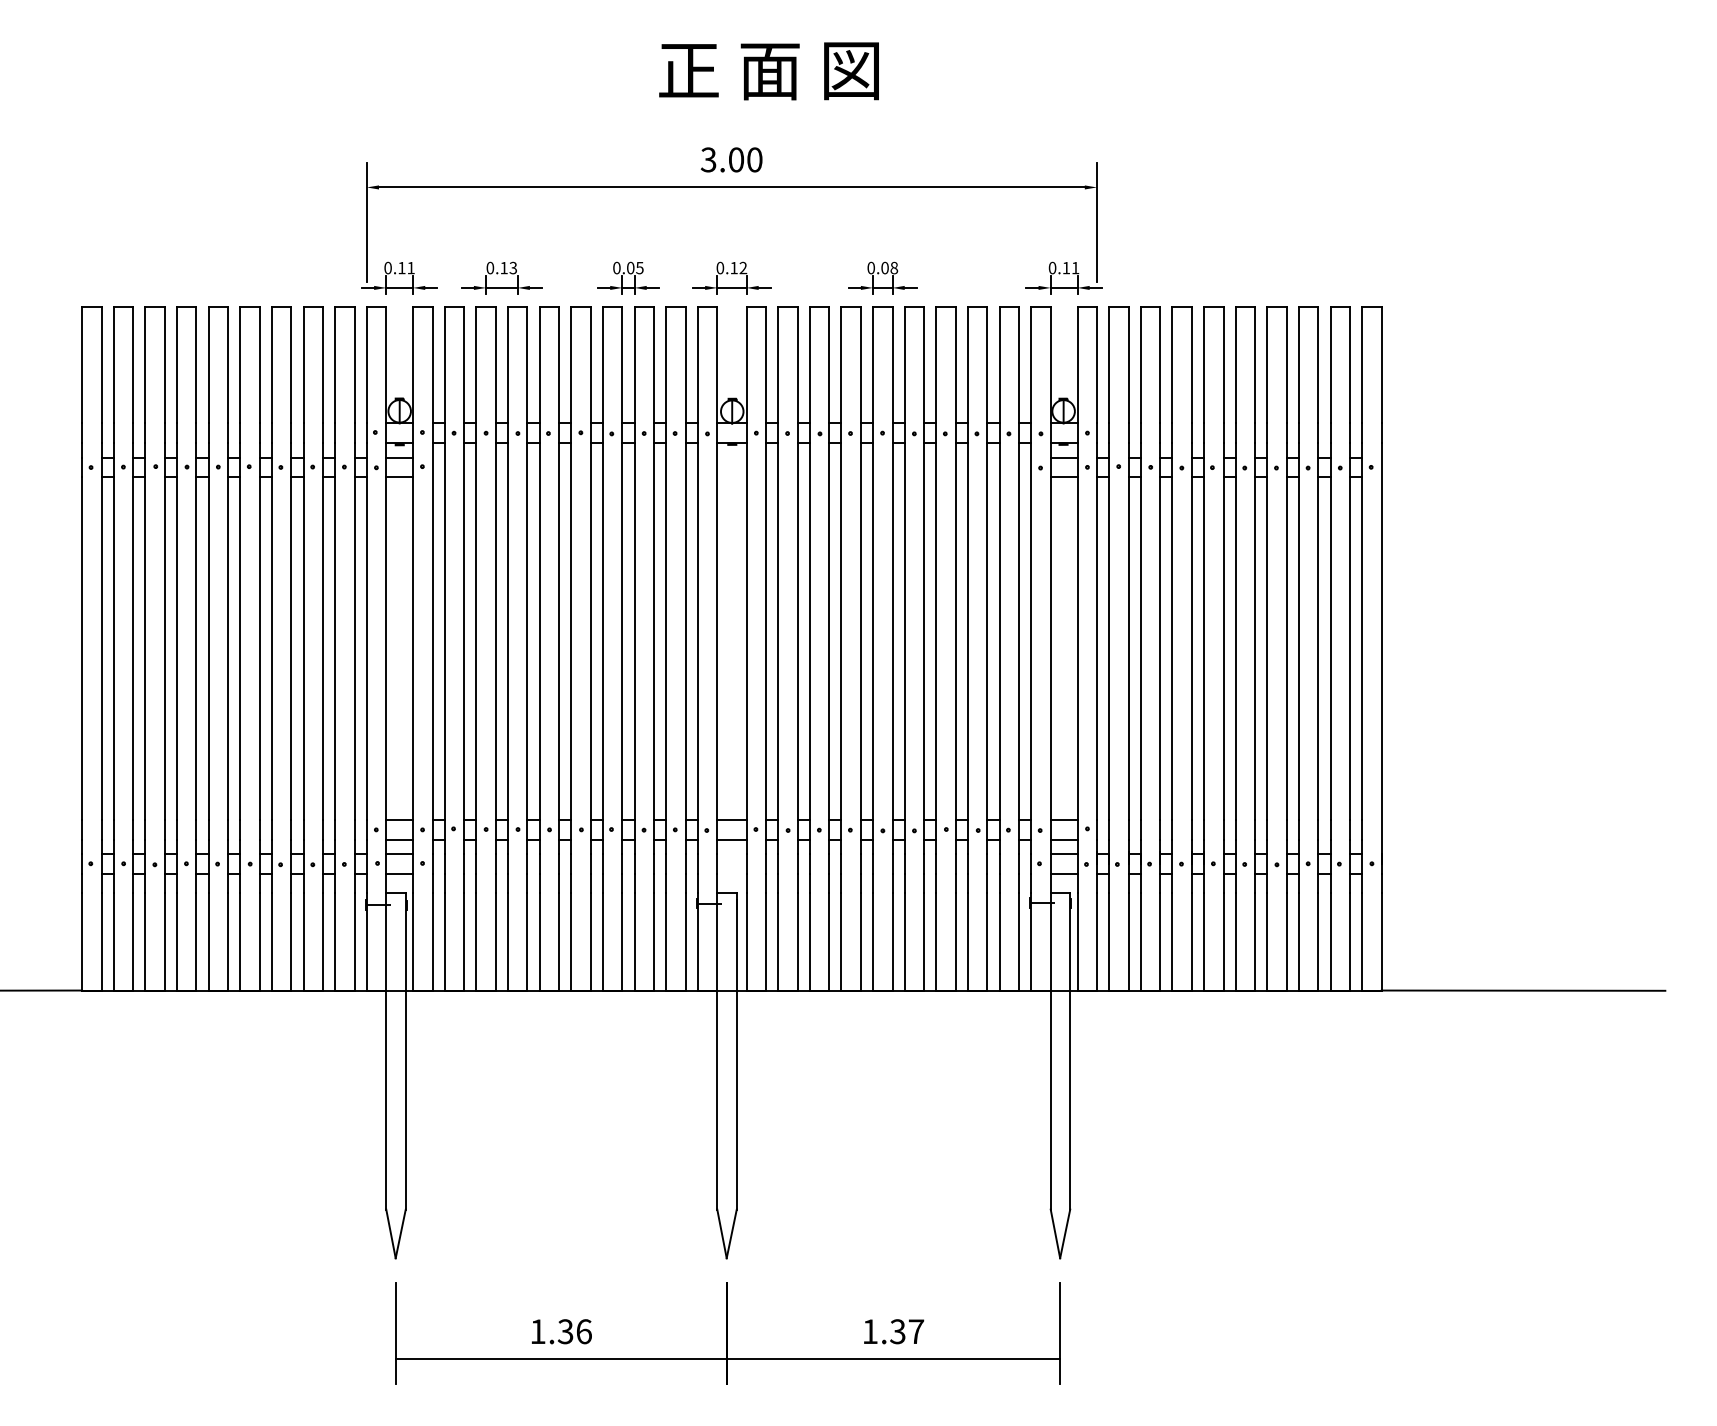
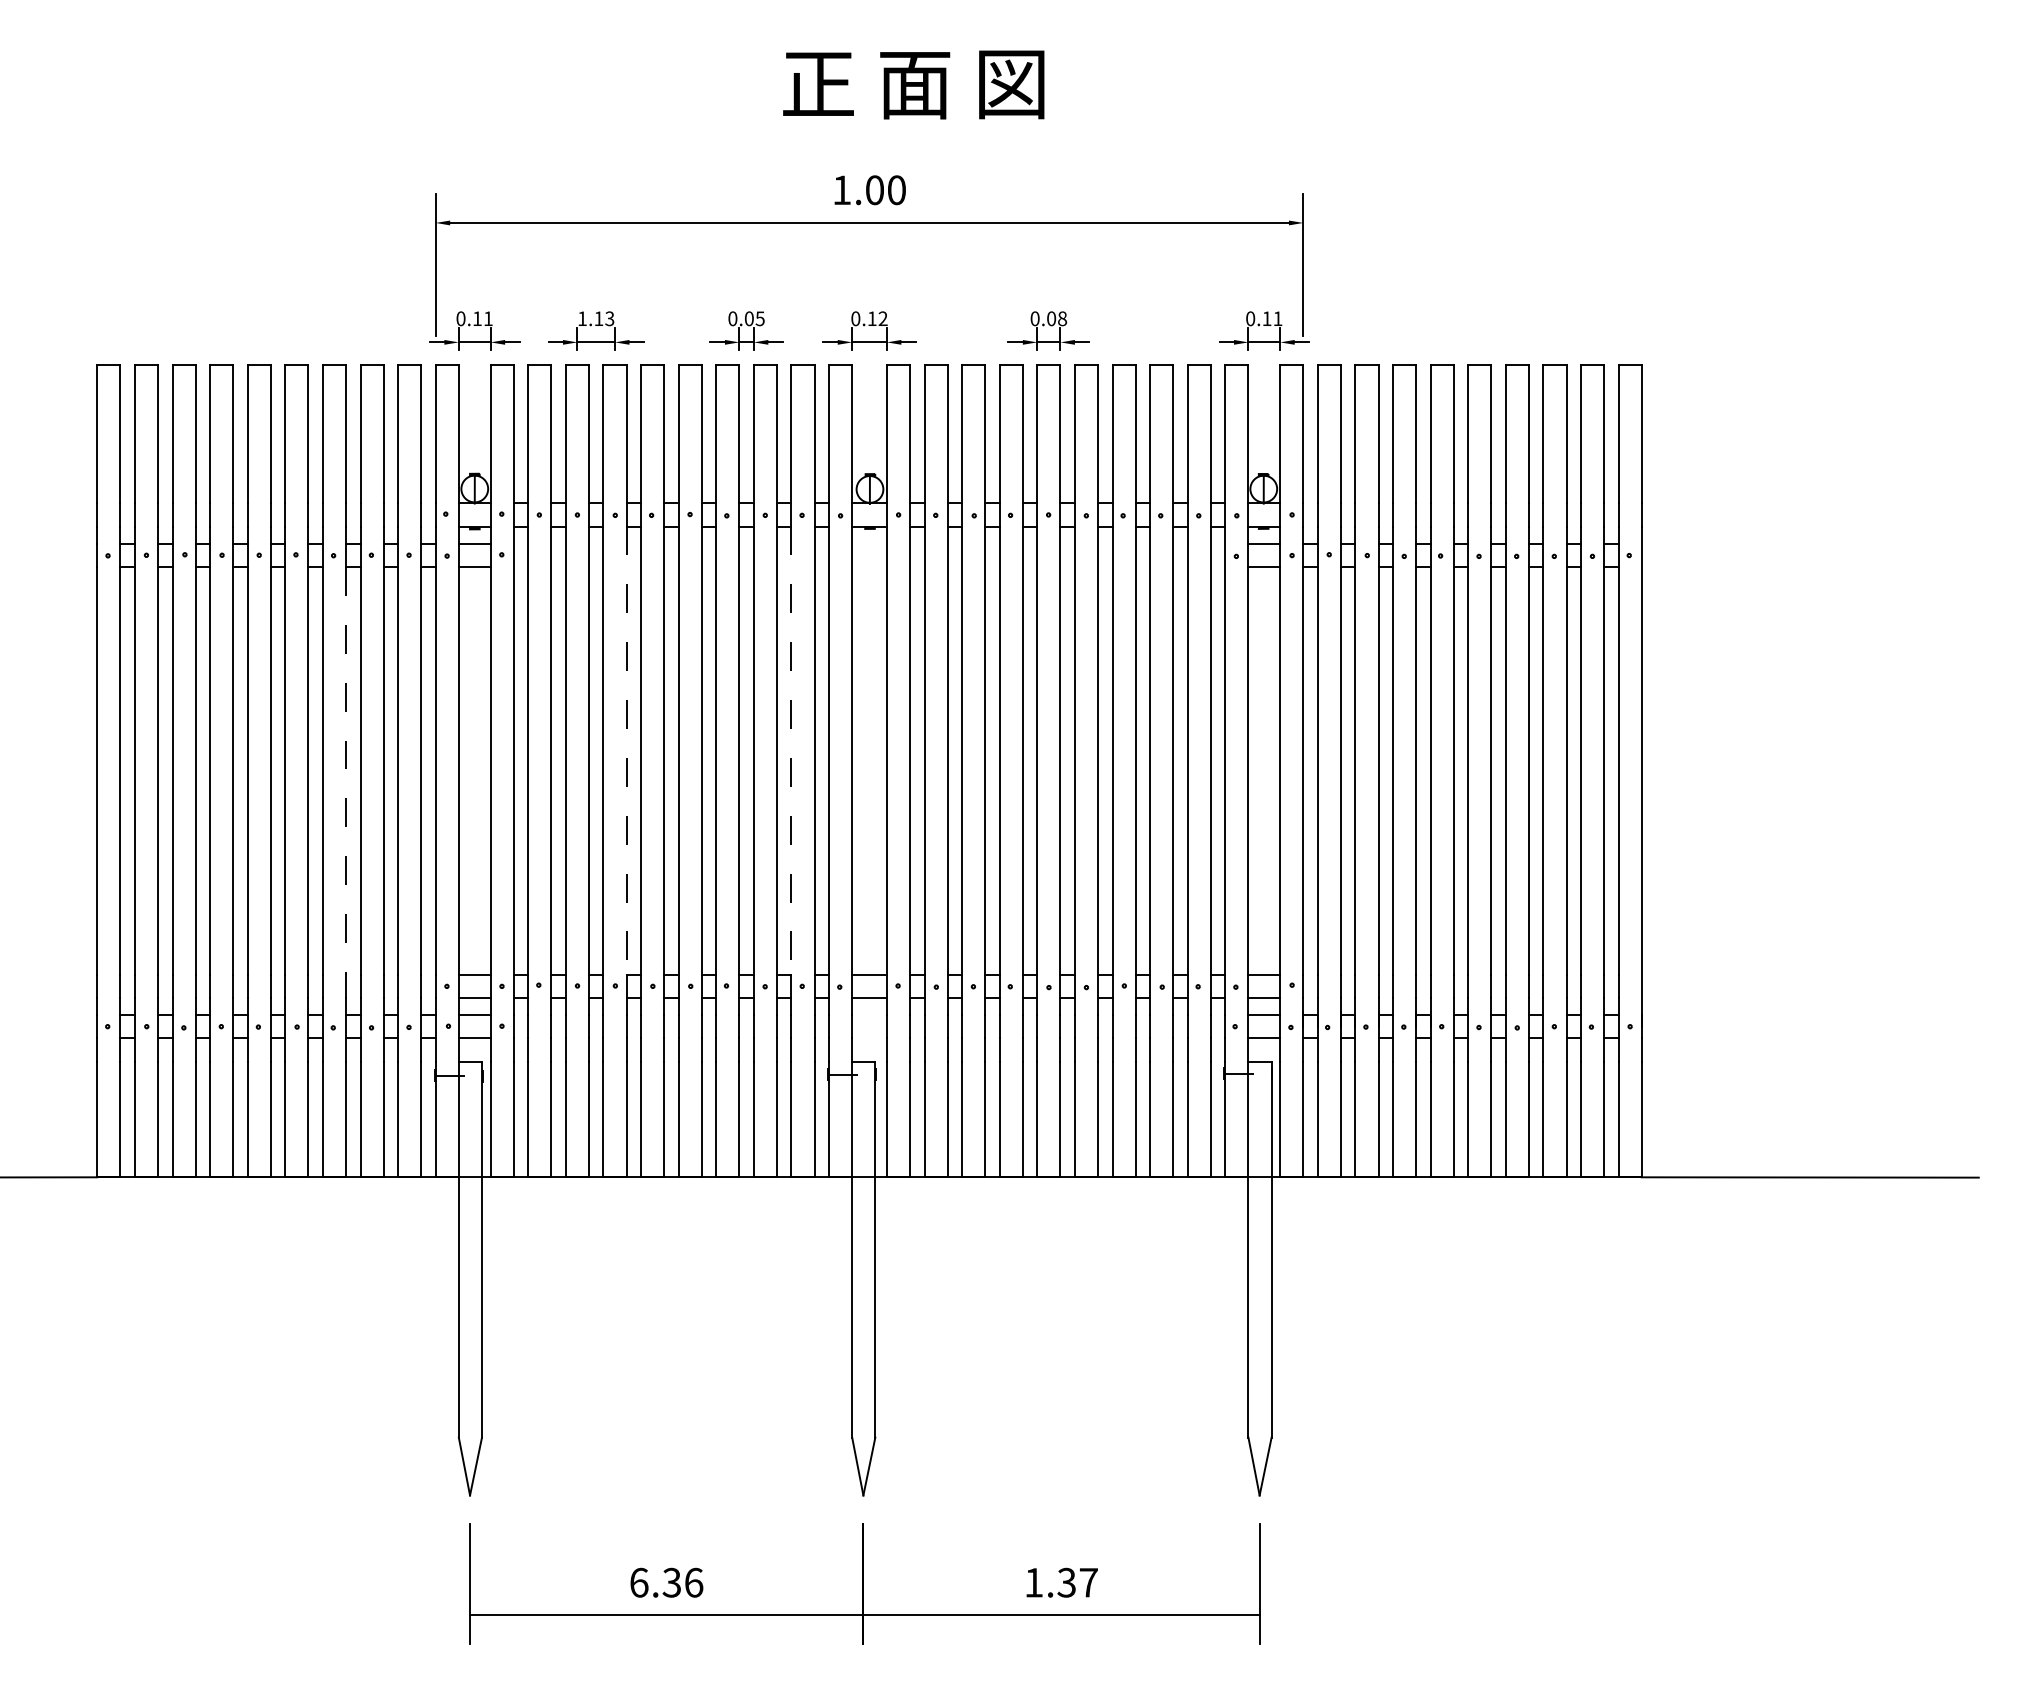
text: (708, 160) -> (841, 190), 3.00 -> 1.00
text: (490, 267) -> (582, 318), 0.13 -> 1.13
line: (527, 632) -> (626, 751), solid -> dashed
line: (666, 632) -> (791, 751), solid -> dashed
line: (291, 648) -> (346, 770), solid -> dashed
text: (538, 1331) -> (639, 1582), 1.36 -> 6.36

